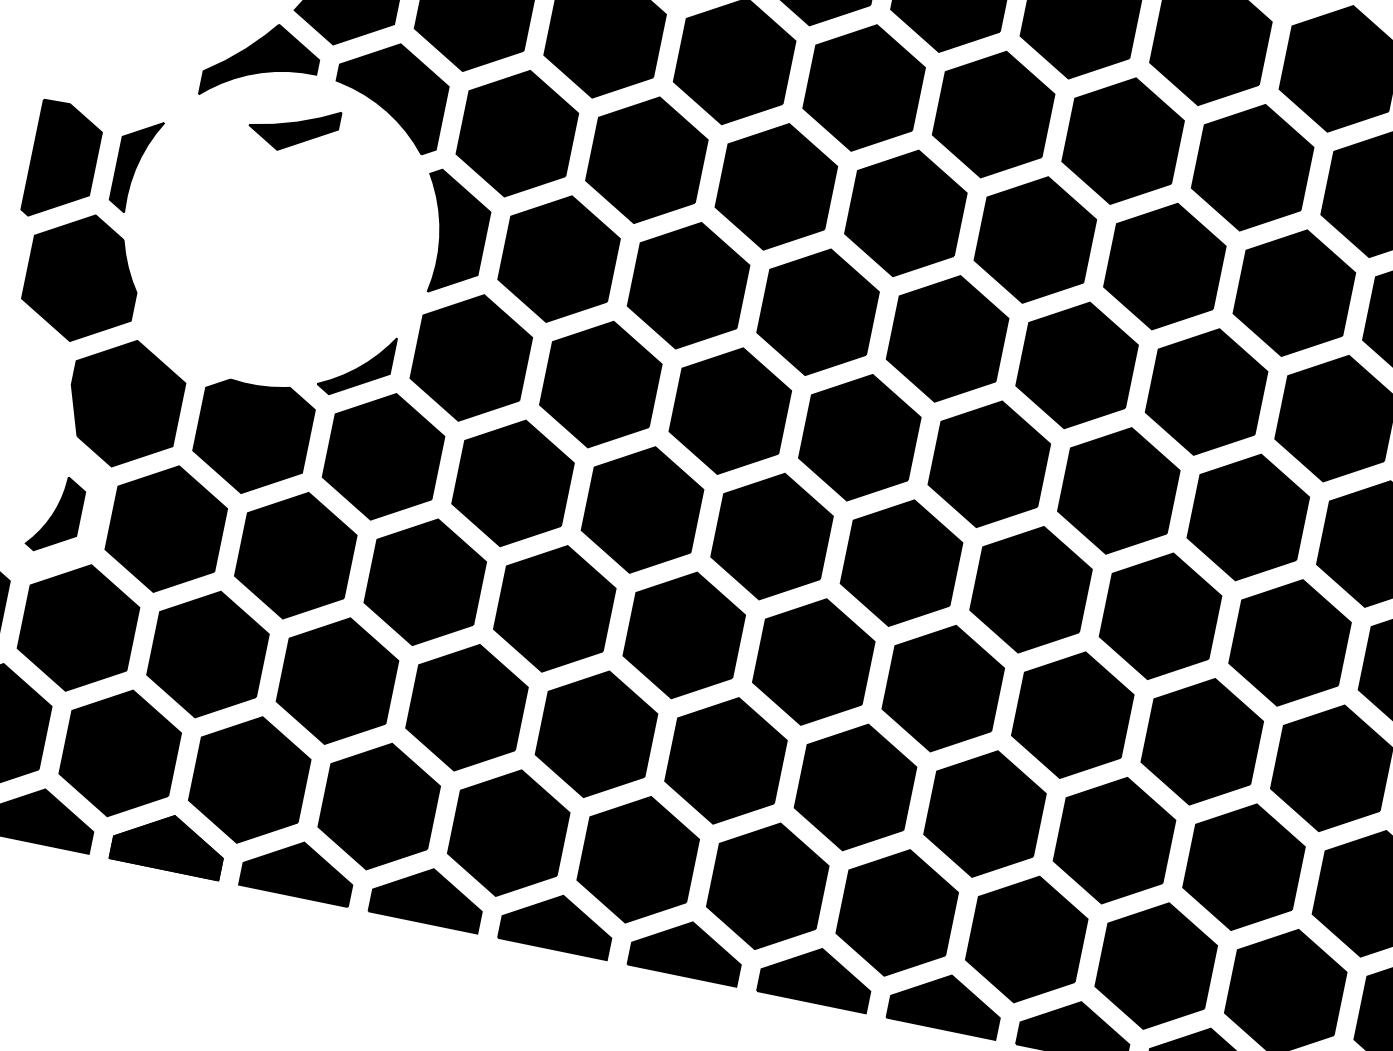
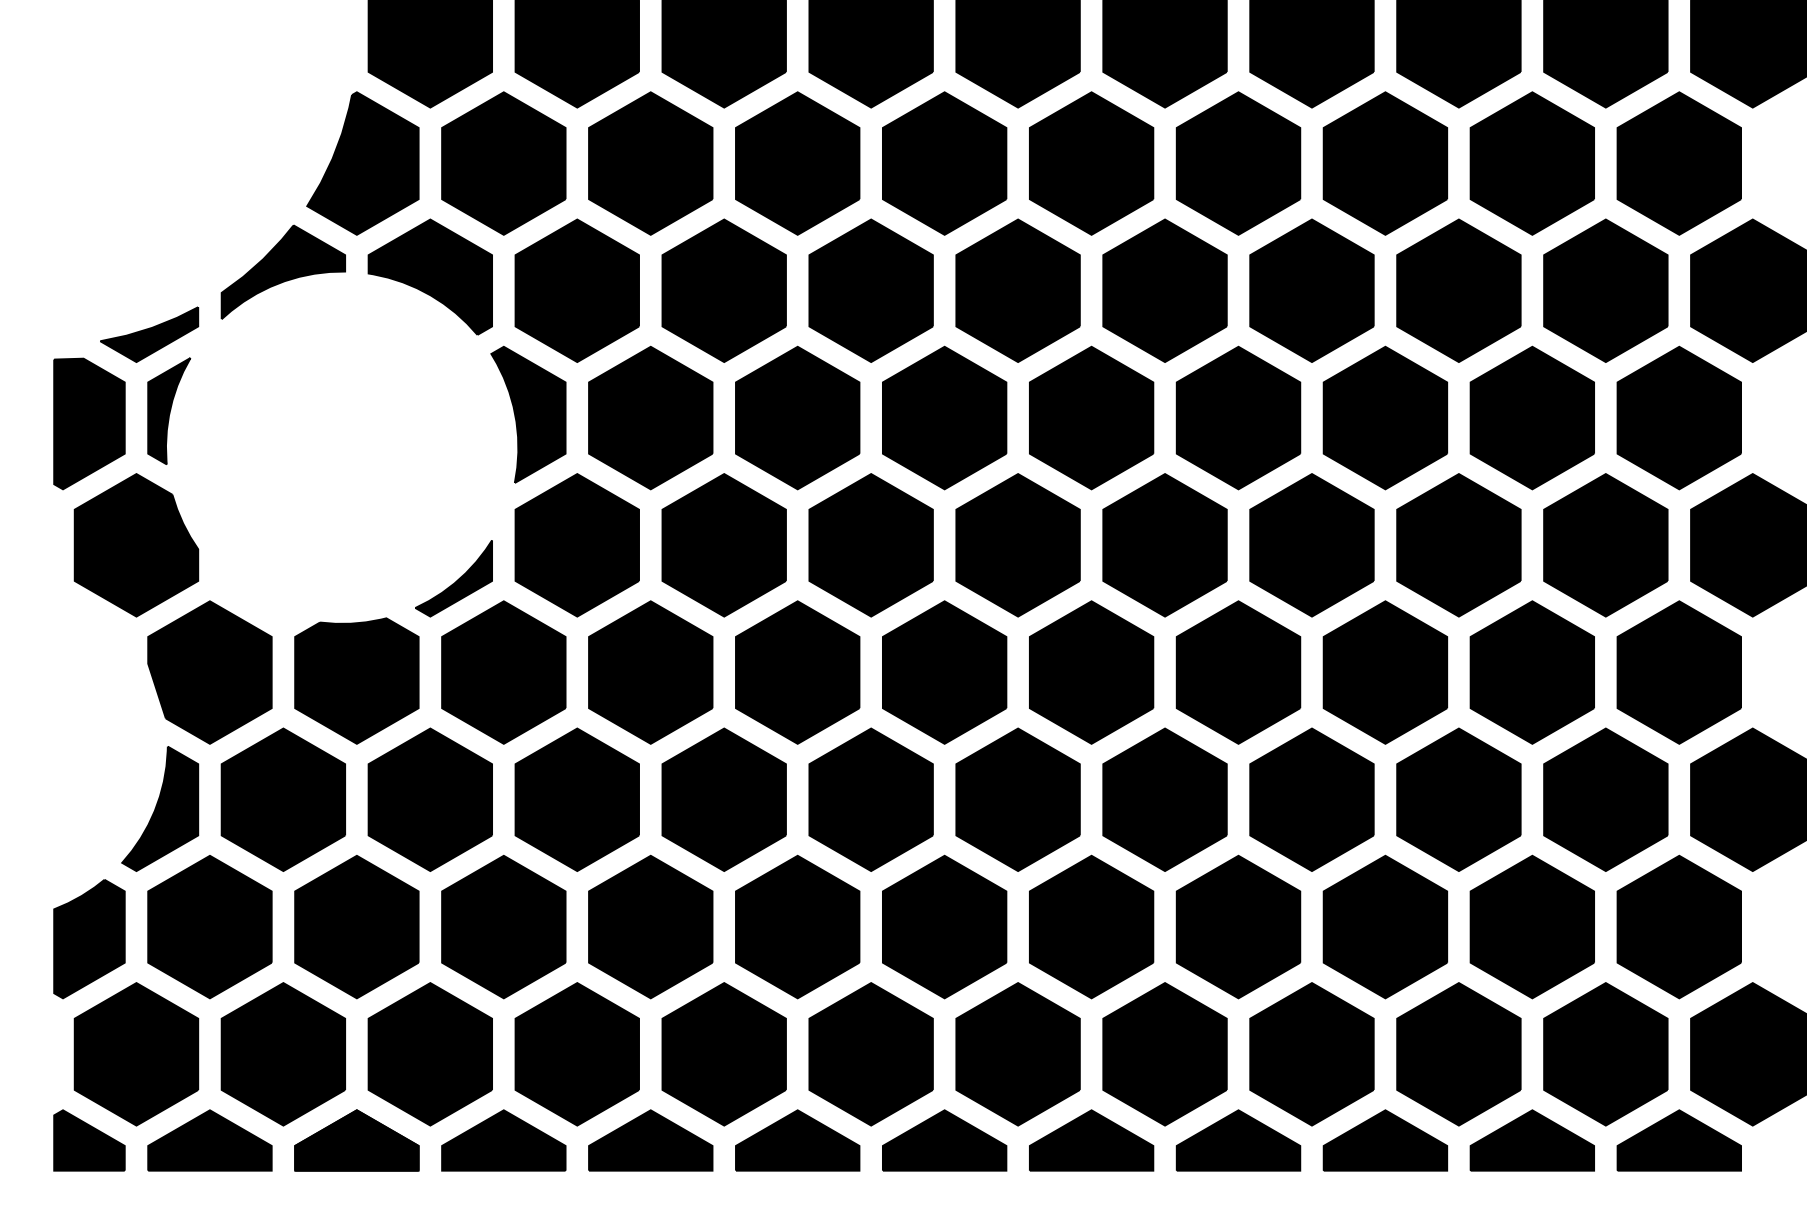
part: (293, 127) -> (149, 334), moved
part: (56, 514) -> (160, 808), size x1.43

